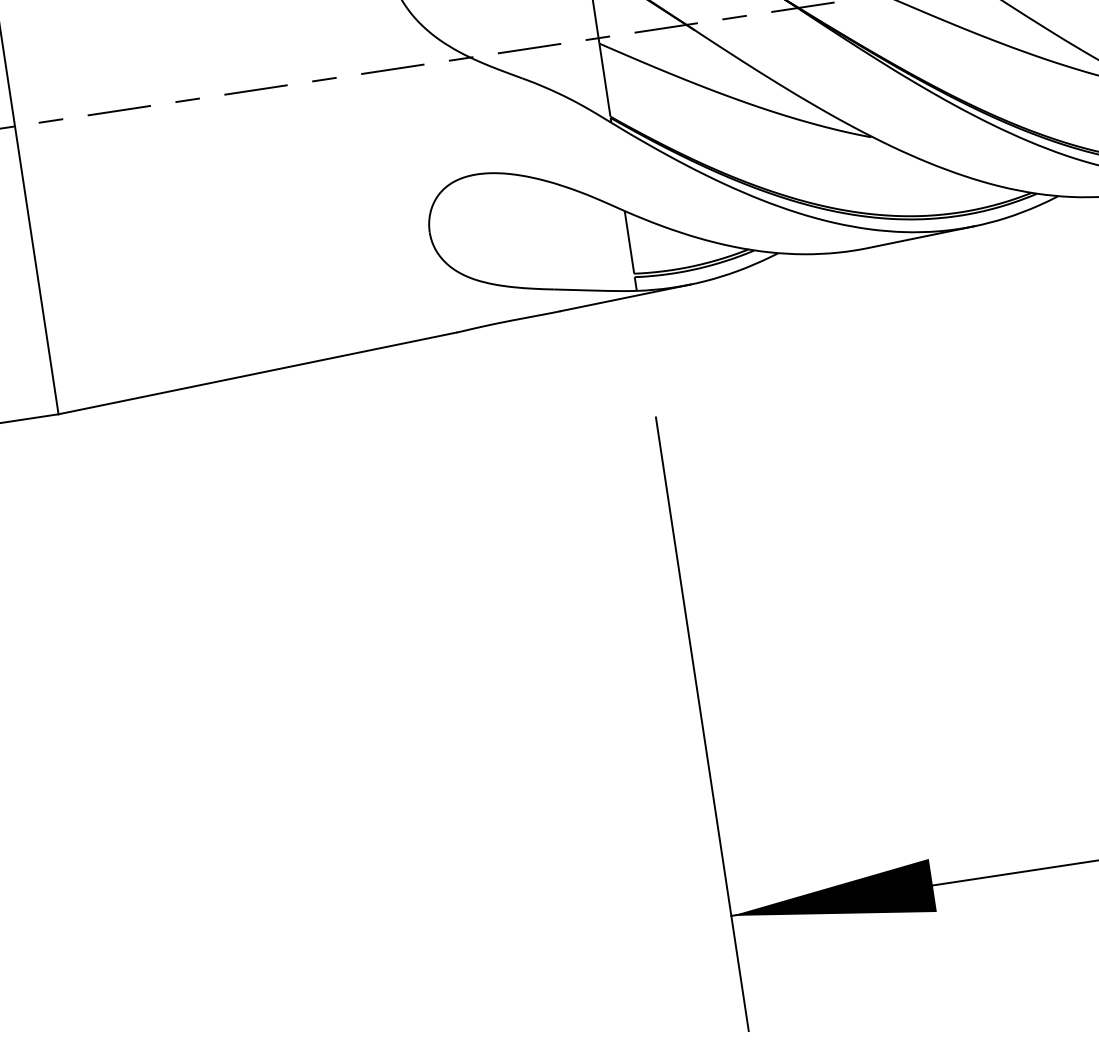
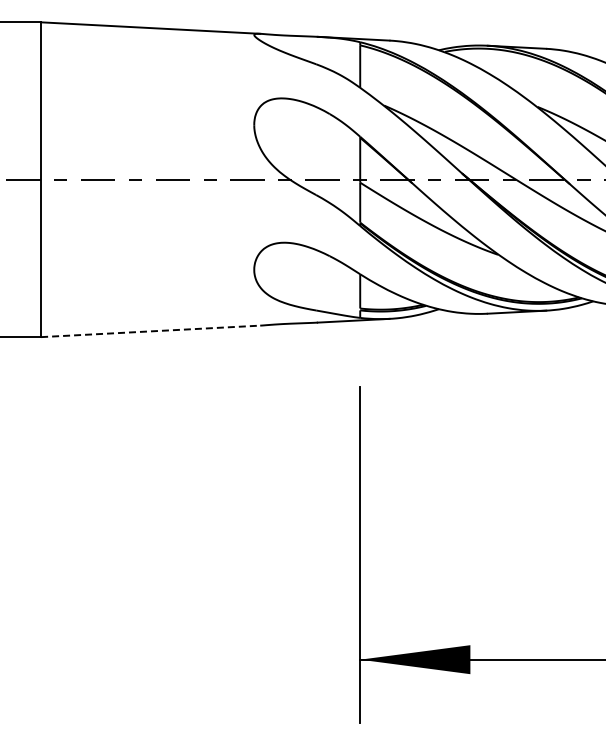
line: (257, 373) -> (150, 331), solid -> dashed

